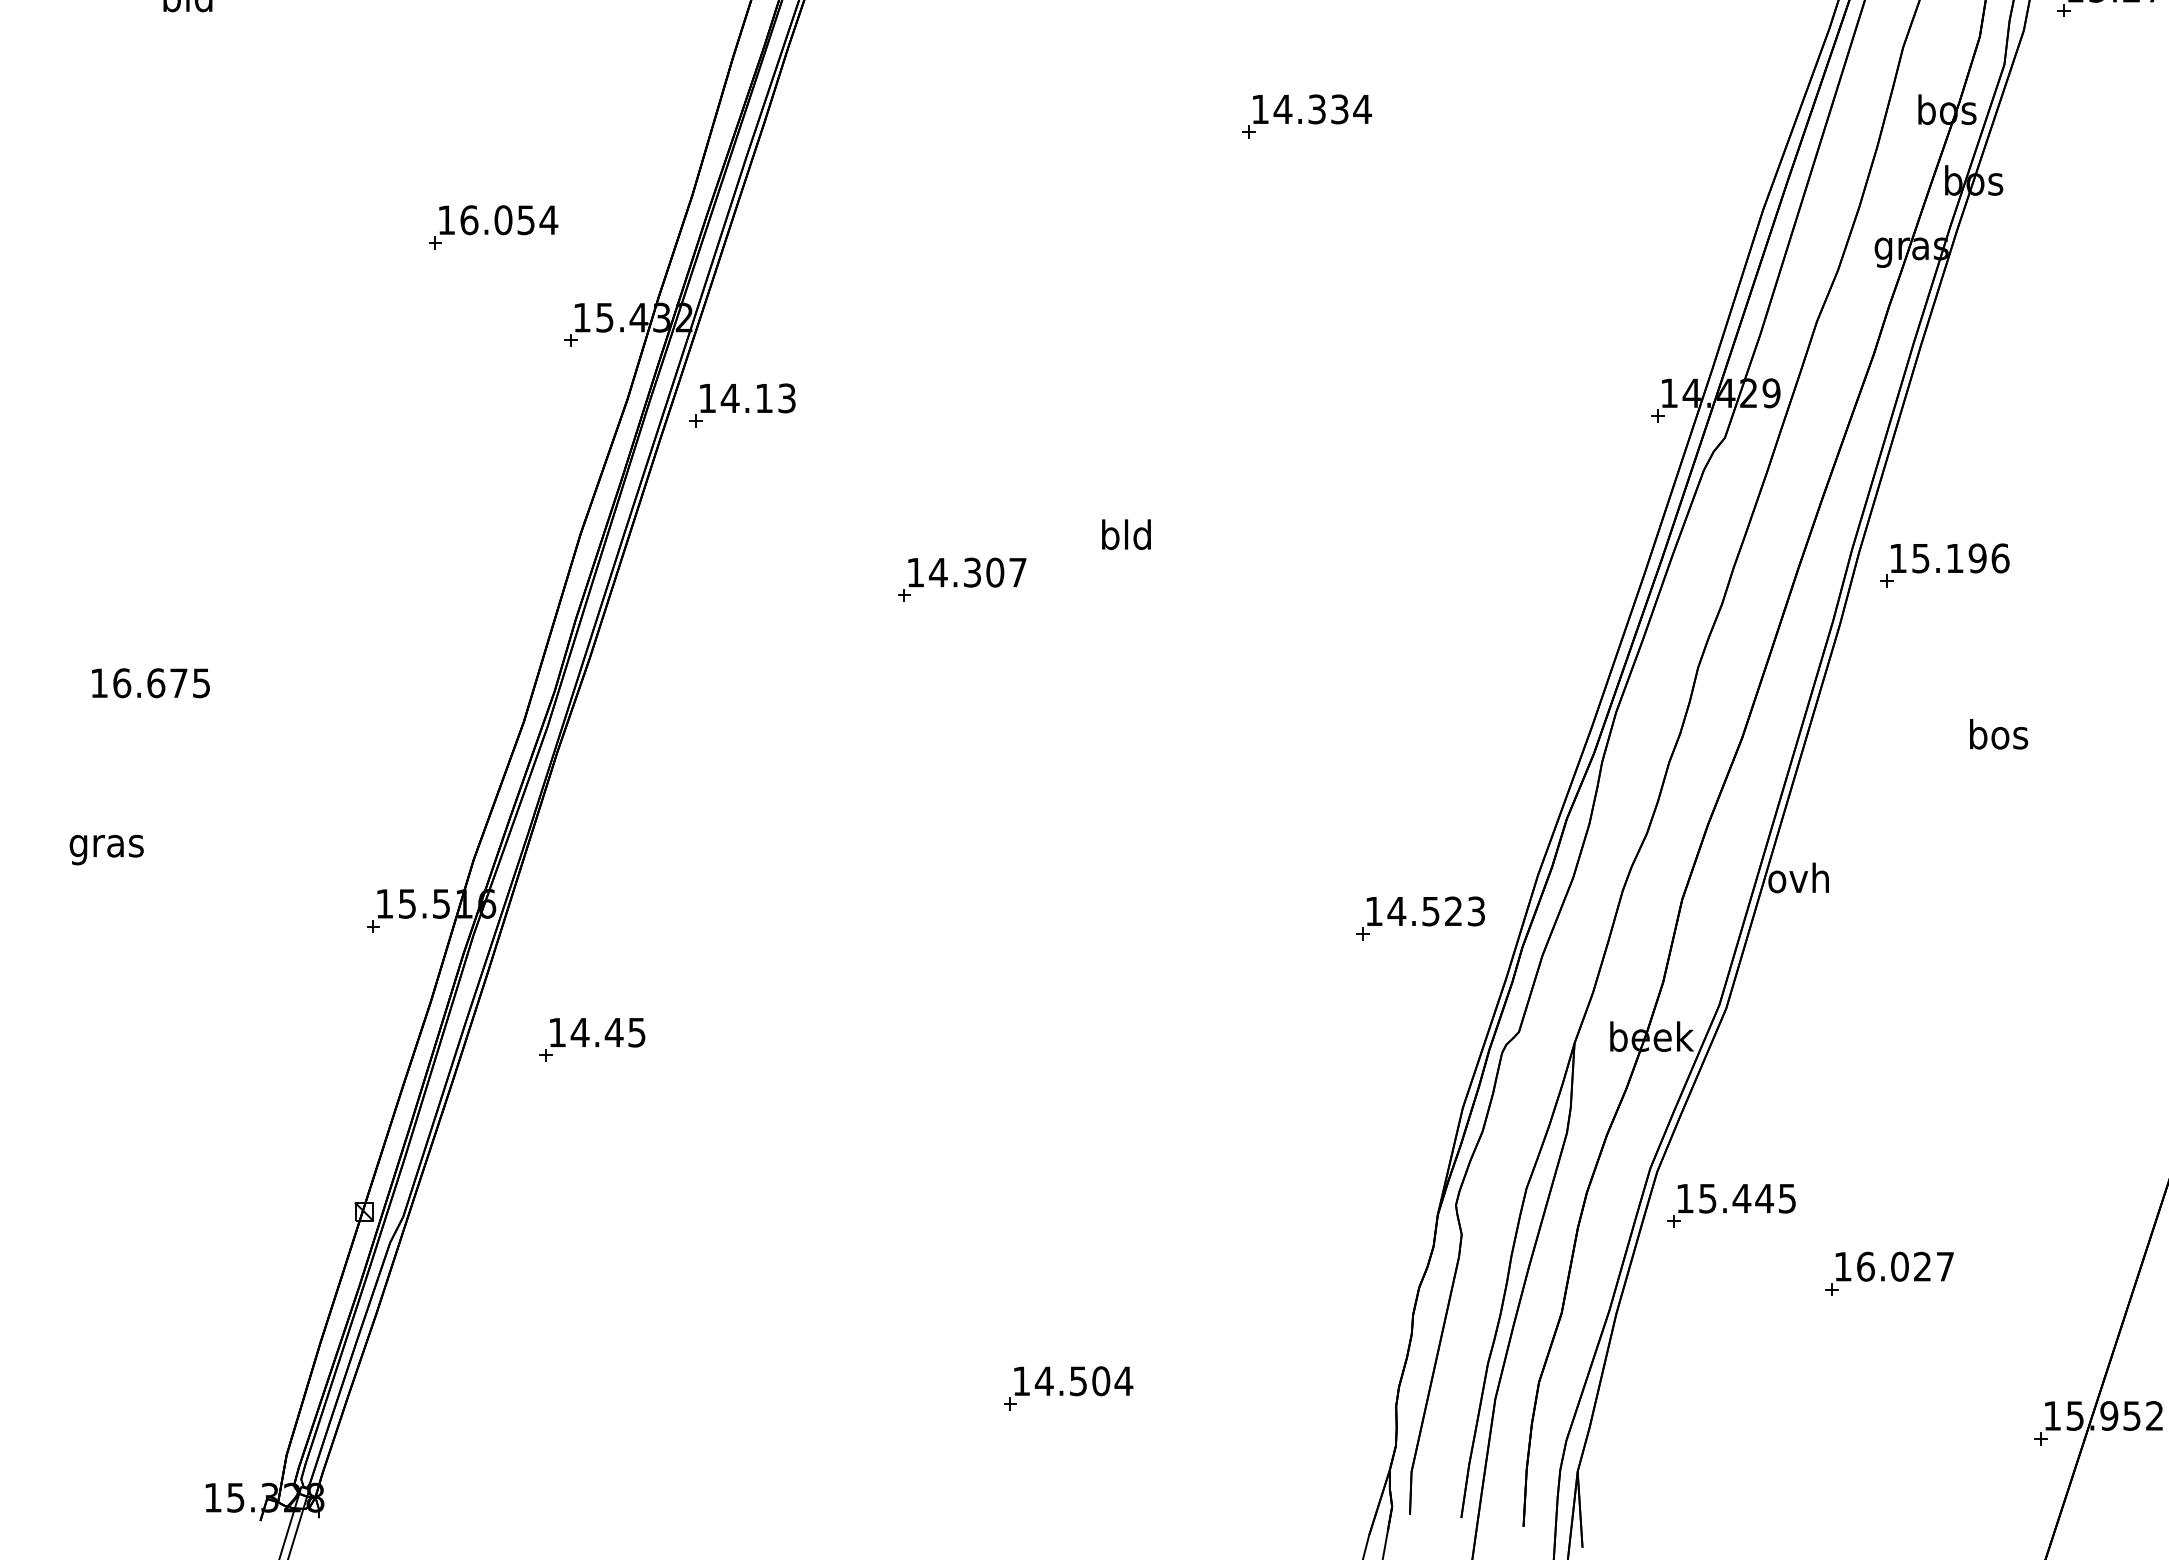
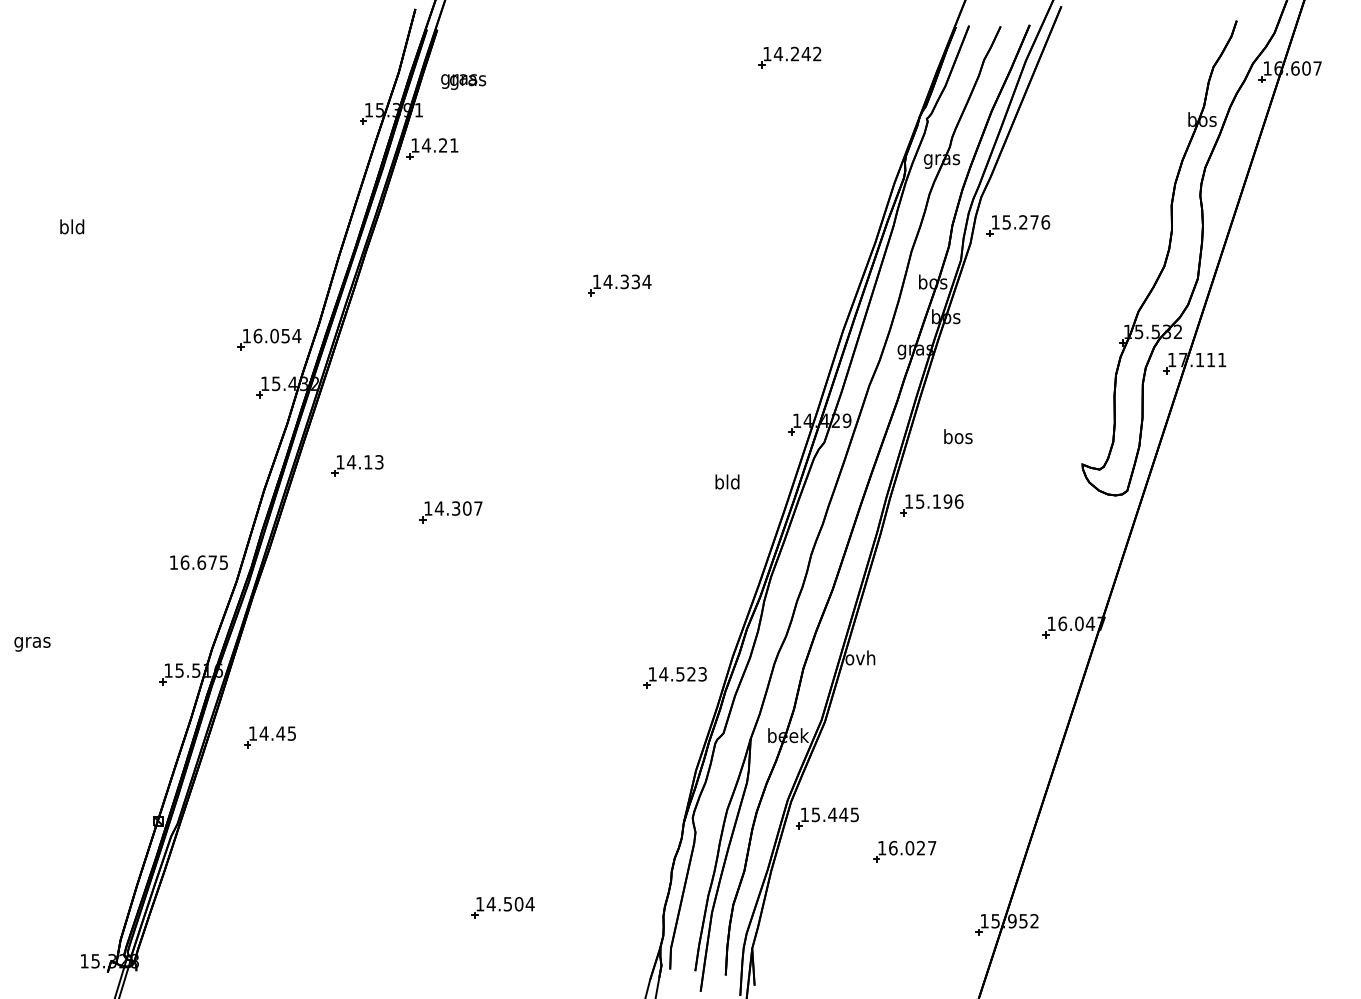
part: (492, 227) -> (269, 339), moved
part: (742, 404) -> (357, 465), moved
text: (1126, 533) -> (727, 481), moved
text: (149, 682) -> (198, 562), moved
text: (1999, 733) -> (958, 436), moved

